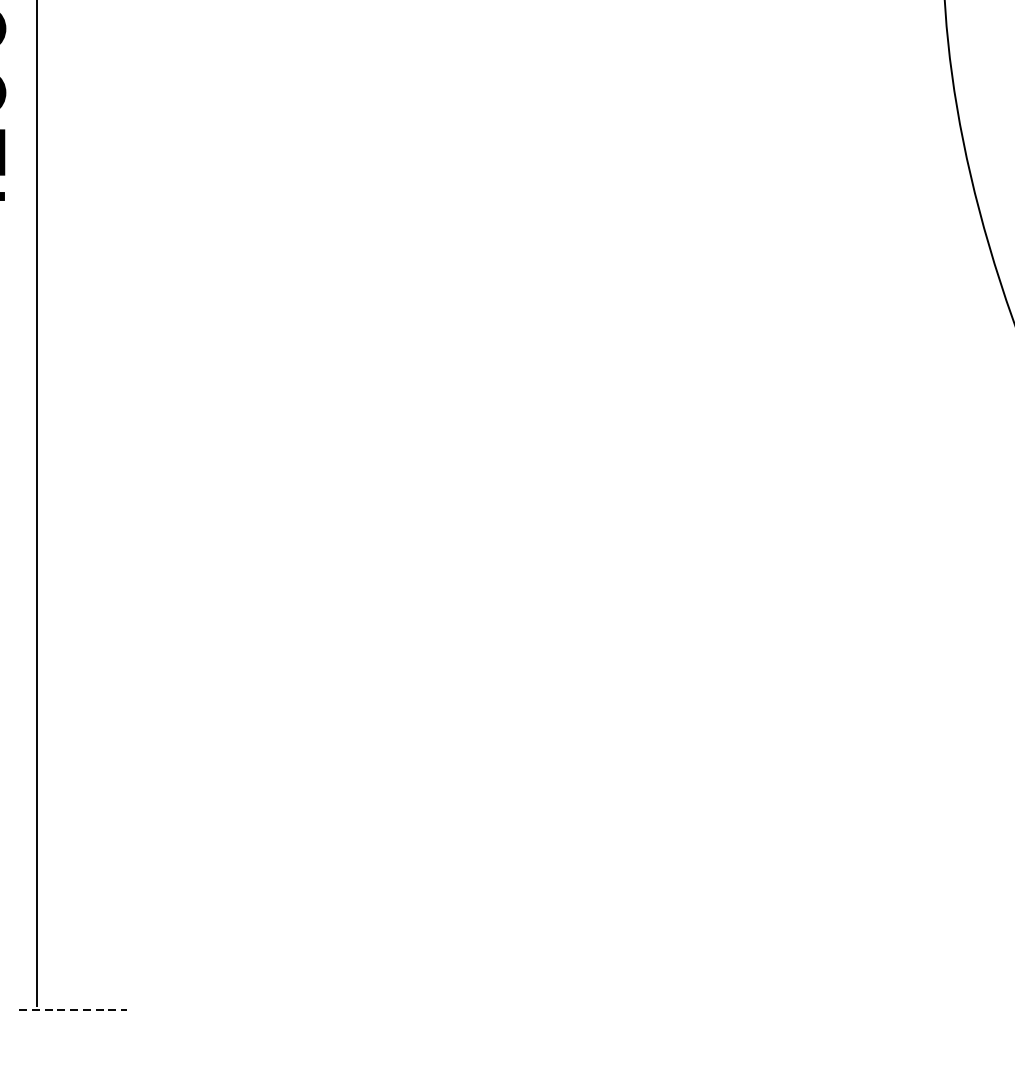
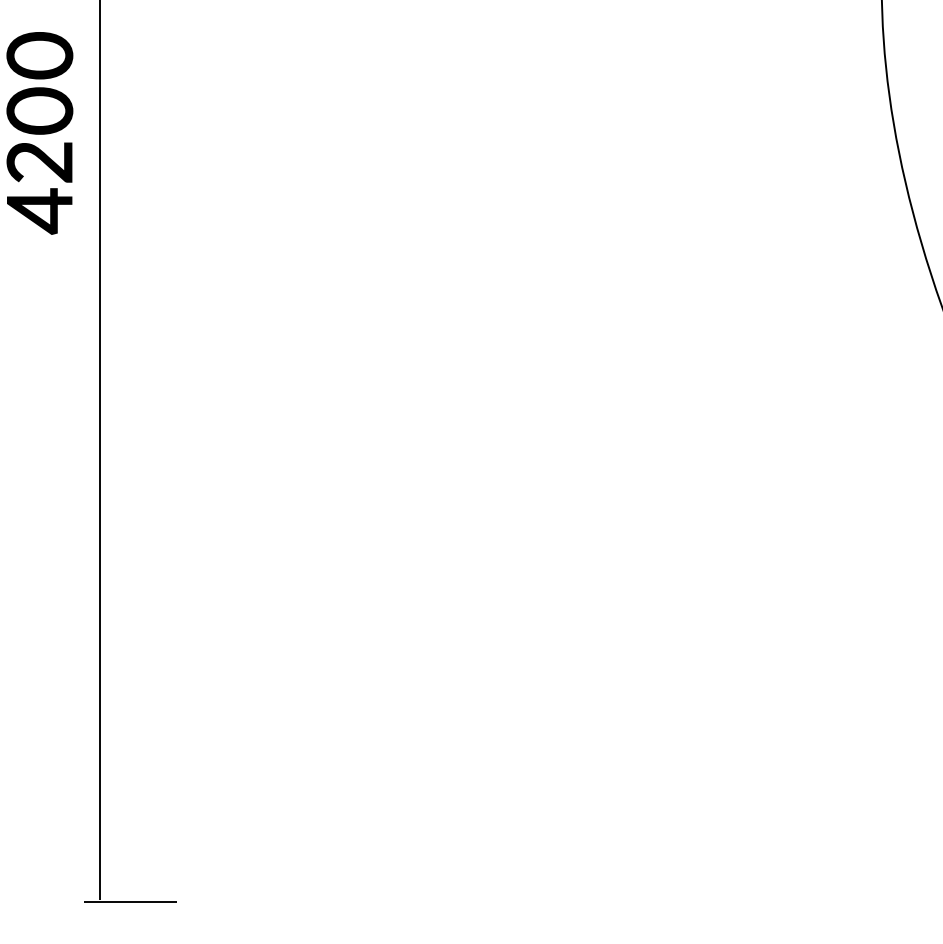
line: (72, 1009) -> (130, 902), dashed -> solid

